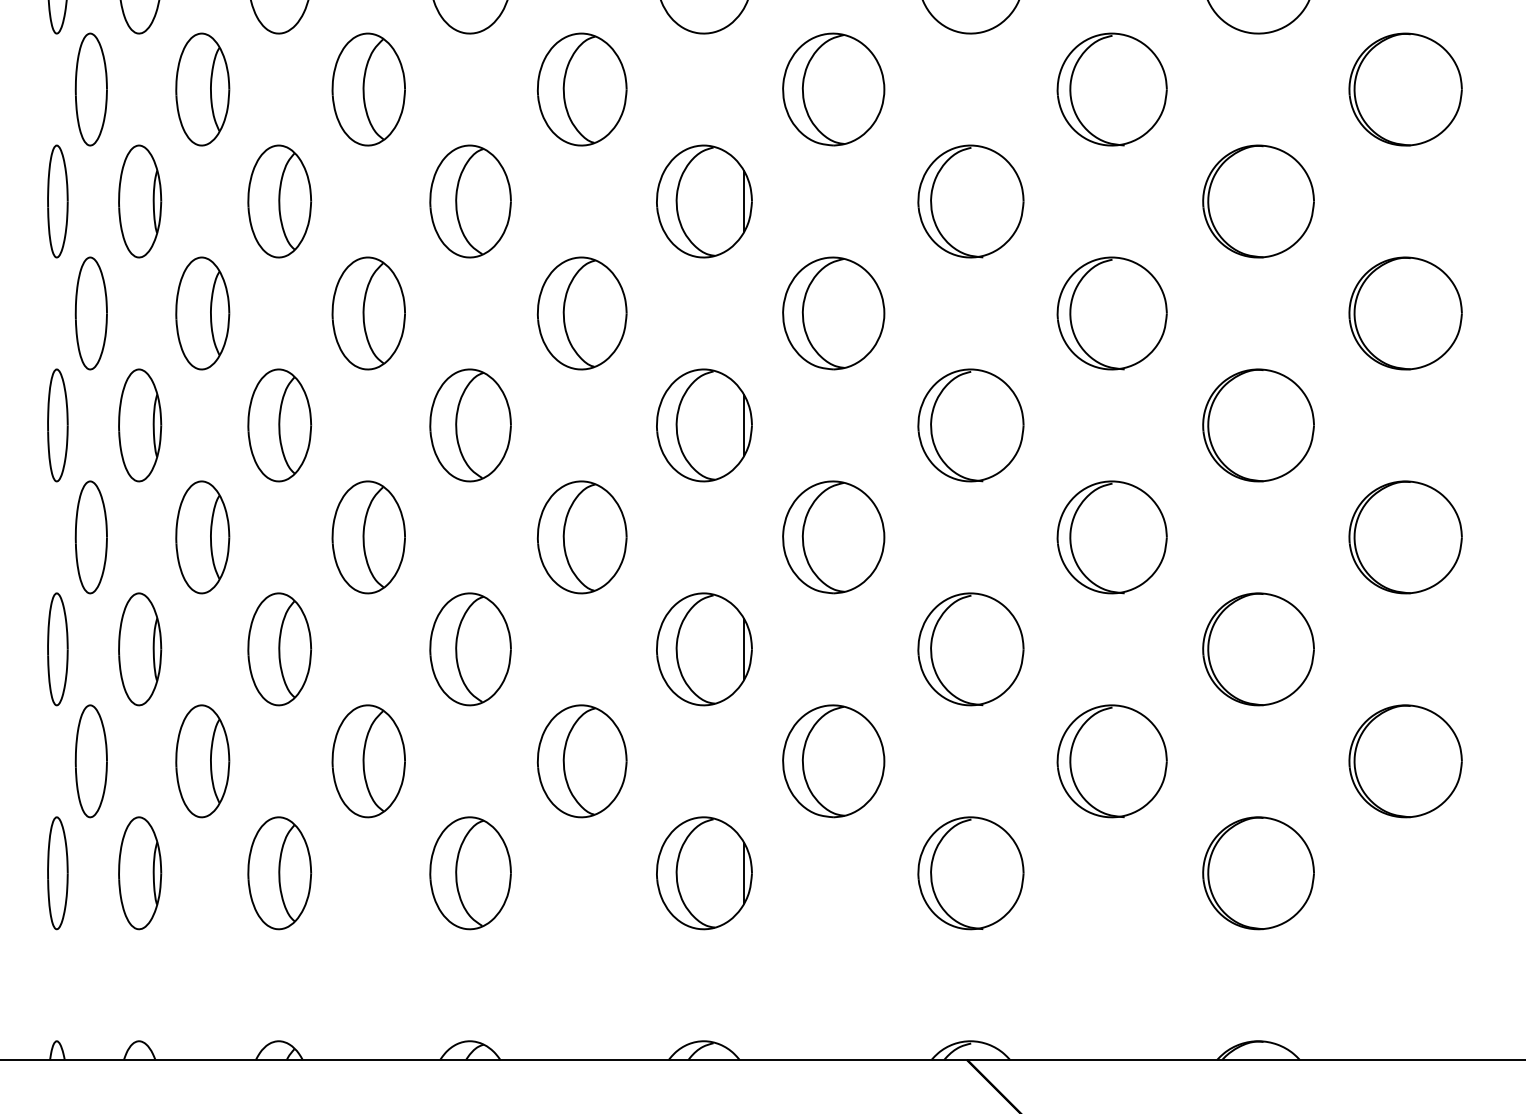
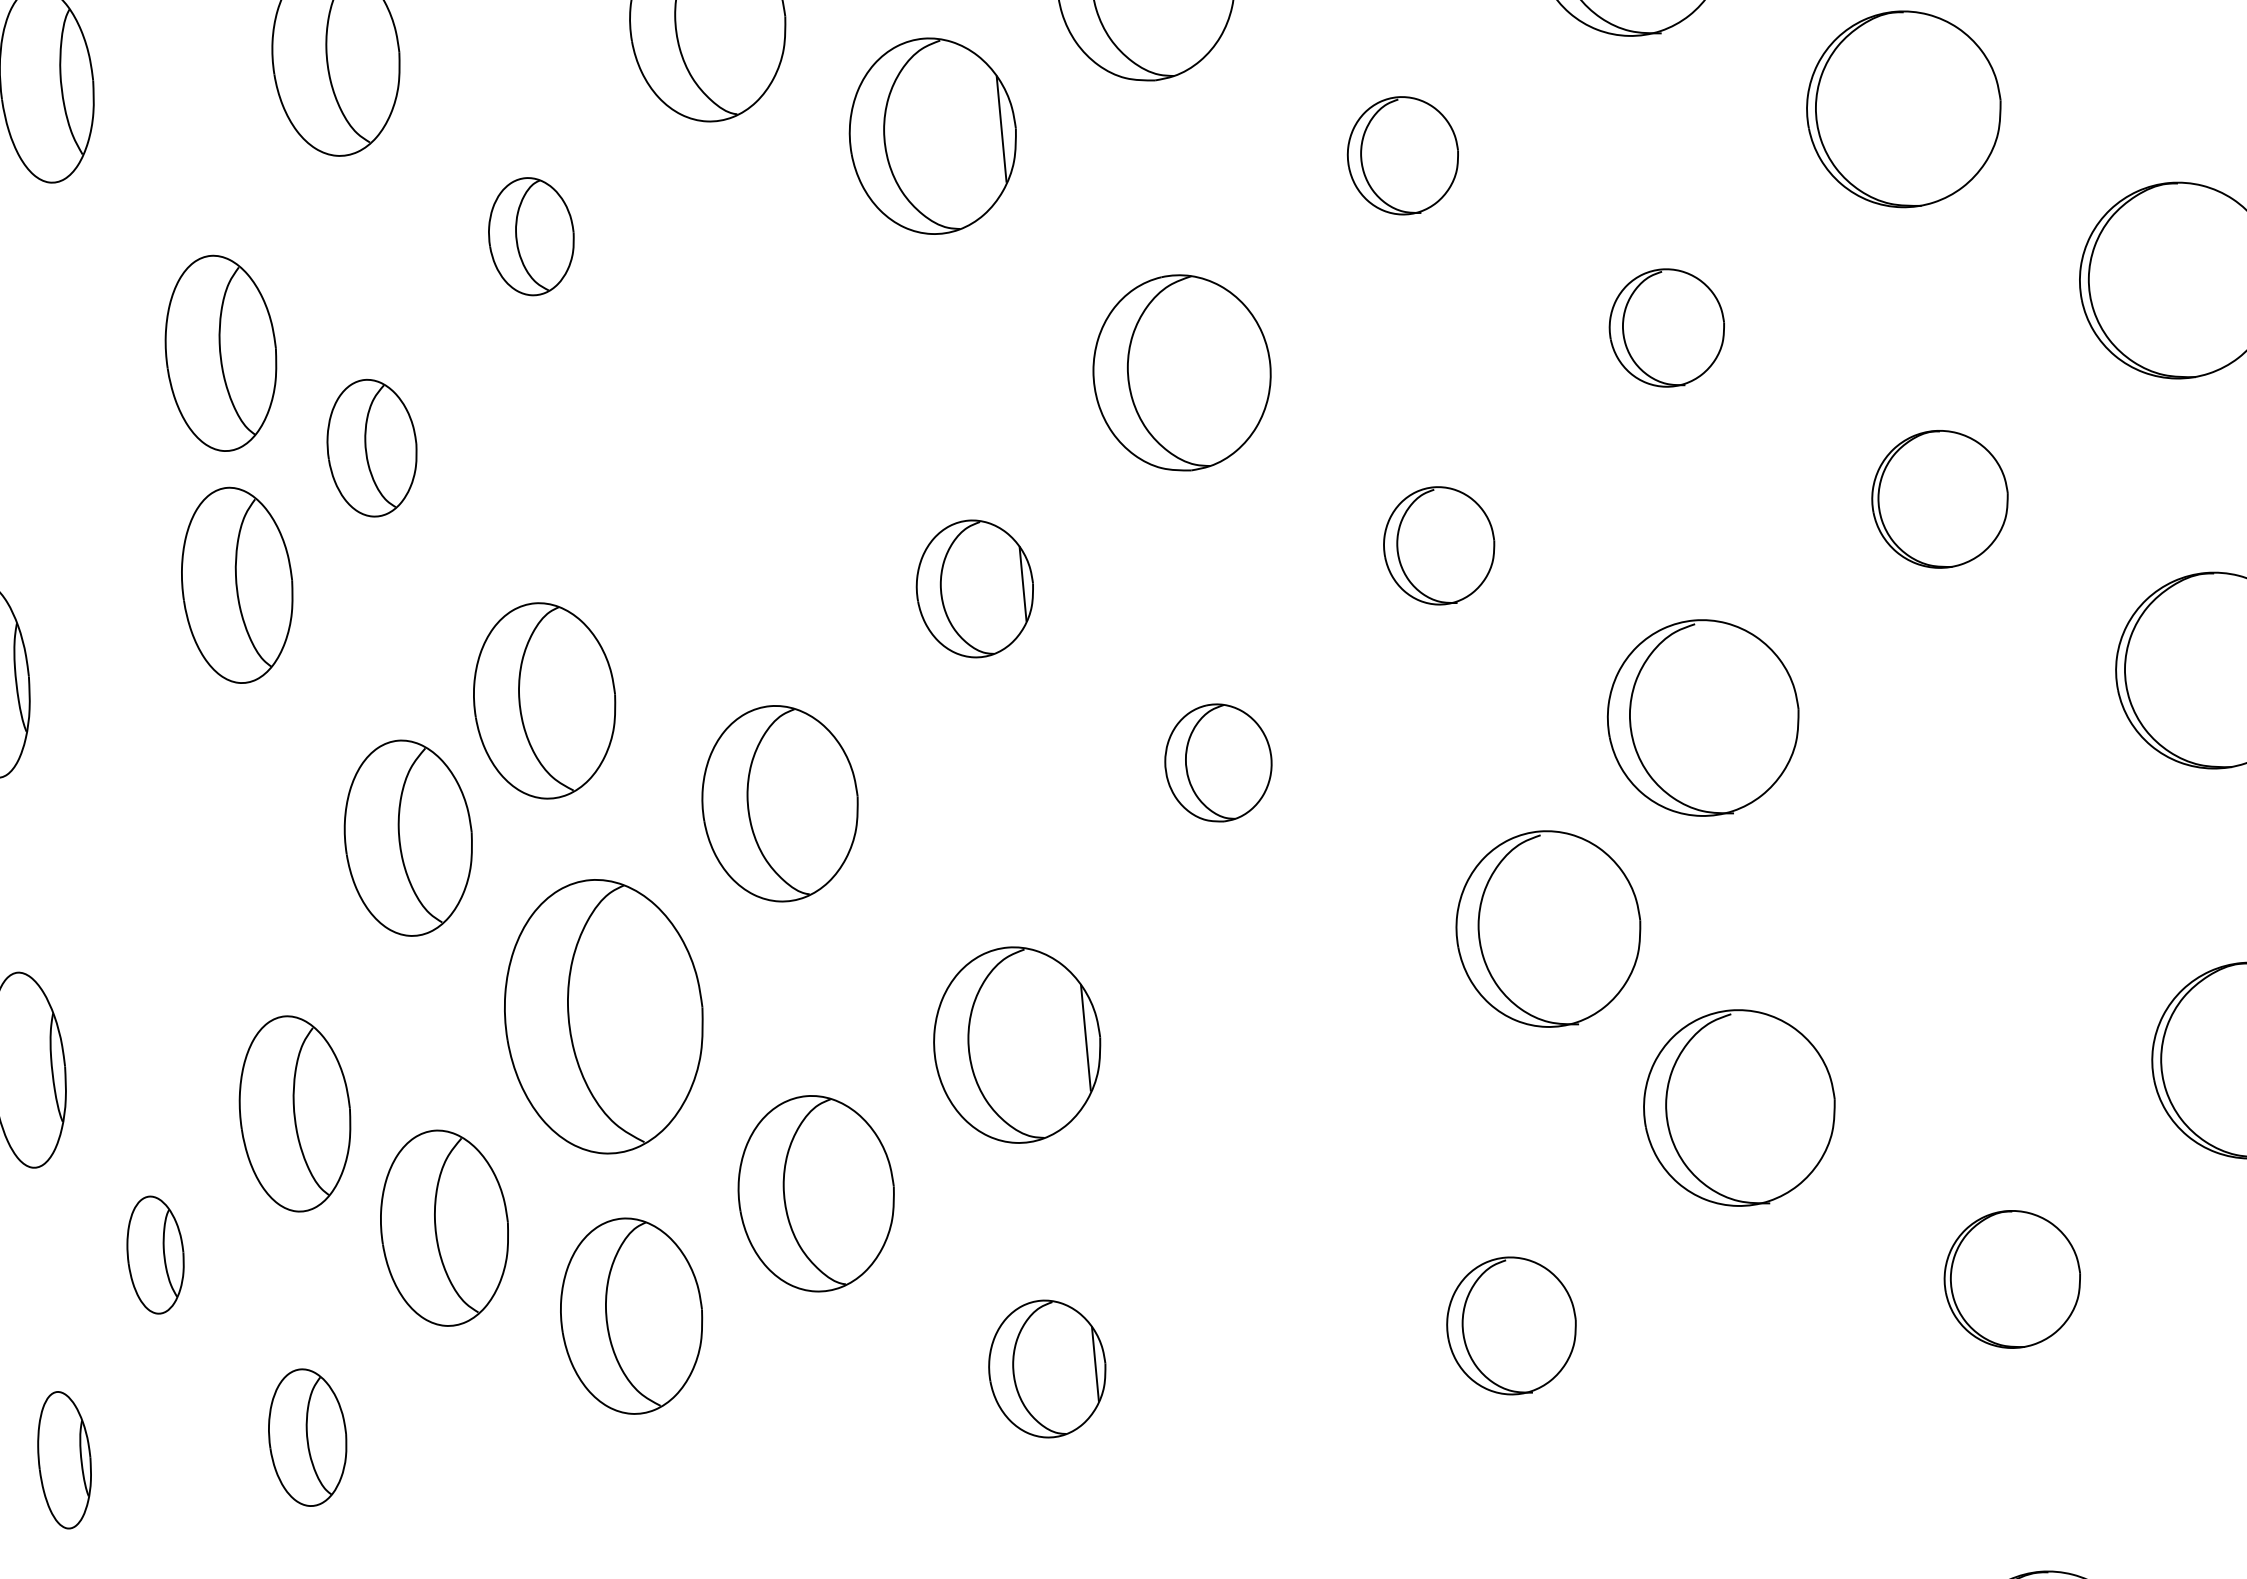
part: (279, 201) -> (220, 353), moved
part: (470, 201) -> (531, 236), size x0.6
part: (704, 201) -> (933, 136), moved
part: (970, 201) -> (1402, 155), size x0.6
part: (202, 313) -> (82, 474), removed
part: (368, 313) -> (371, 448), size x0.7
part: (581, 313) -> (742, 413), removed
part: (1111, 313) -> (1665, 328), size x0.6
part: (279, 425) -> (236, 585), moved
part: (470, 425) -> (544, 700), moved
part: (704, 425) -> (975, 588), size x0.7
part: (970, 425) -> (1438, 545), size x0.6
part: (1258, 425) -> (1940, 499), size x0.7
part: (202, 537) -> (118, 865), removed
part: (833, 537) -> (1217, 763), size x0.6
part: (279, 649) -> (294, 1114), moved
part: (470, 649) -> (603, 1016), size x1.4
part: (704, 649) -> (1017, 1045), moved
part: (970, 649) -> (1547, 929), moved
part: (1258, 649) -> (1976, 889), removed
part: (202, 761) -> (155, 1255), size x0.6
part: (833, 761) -> (1254, 1153), removed
part: (140, 873) -> (65, 1460), size x0.7
part: (279, 873) -> (307, 1437), size x0.7
part: (470, 873) -> (631, 1316), moved
part: (704, 873) -> (1047, 1369), size x0.7
part: (970, 873) -> (1510, 1326), size x0.7
part: (1258, 873) -> (2012, 1279), size x0.7

